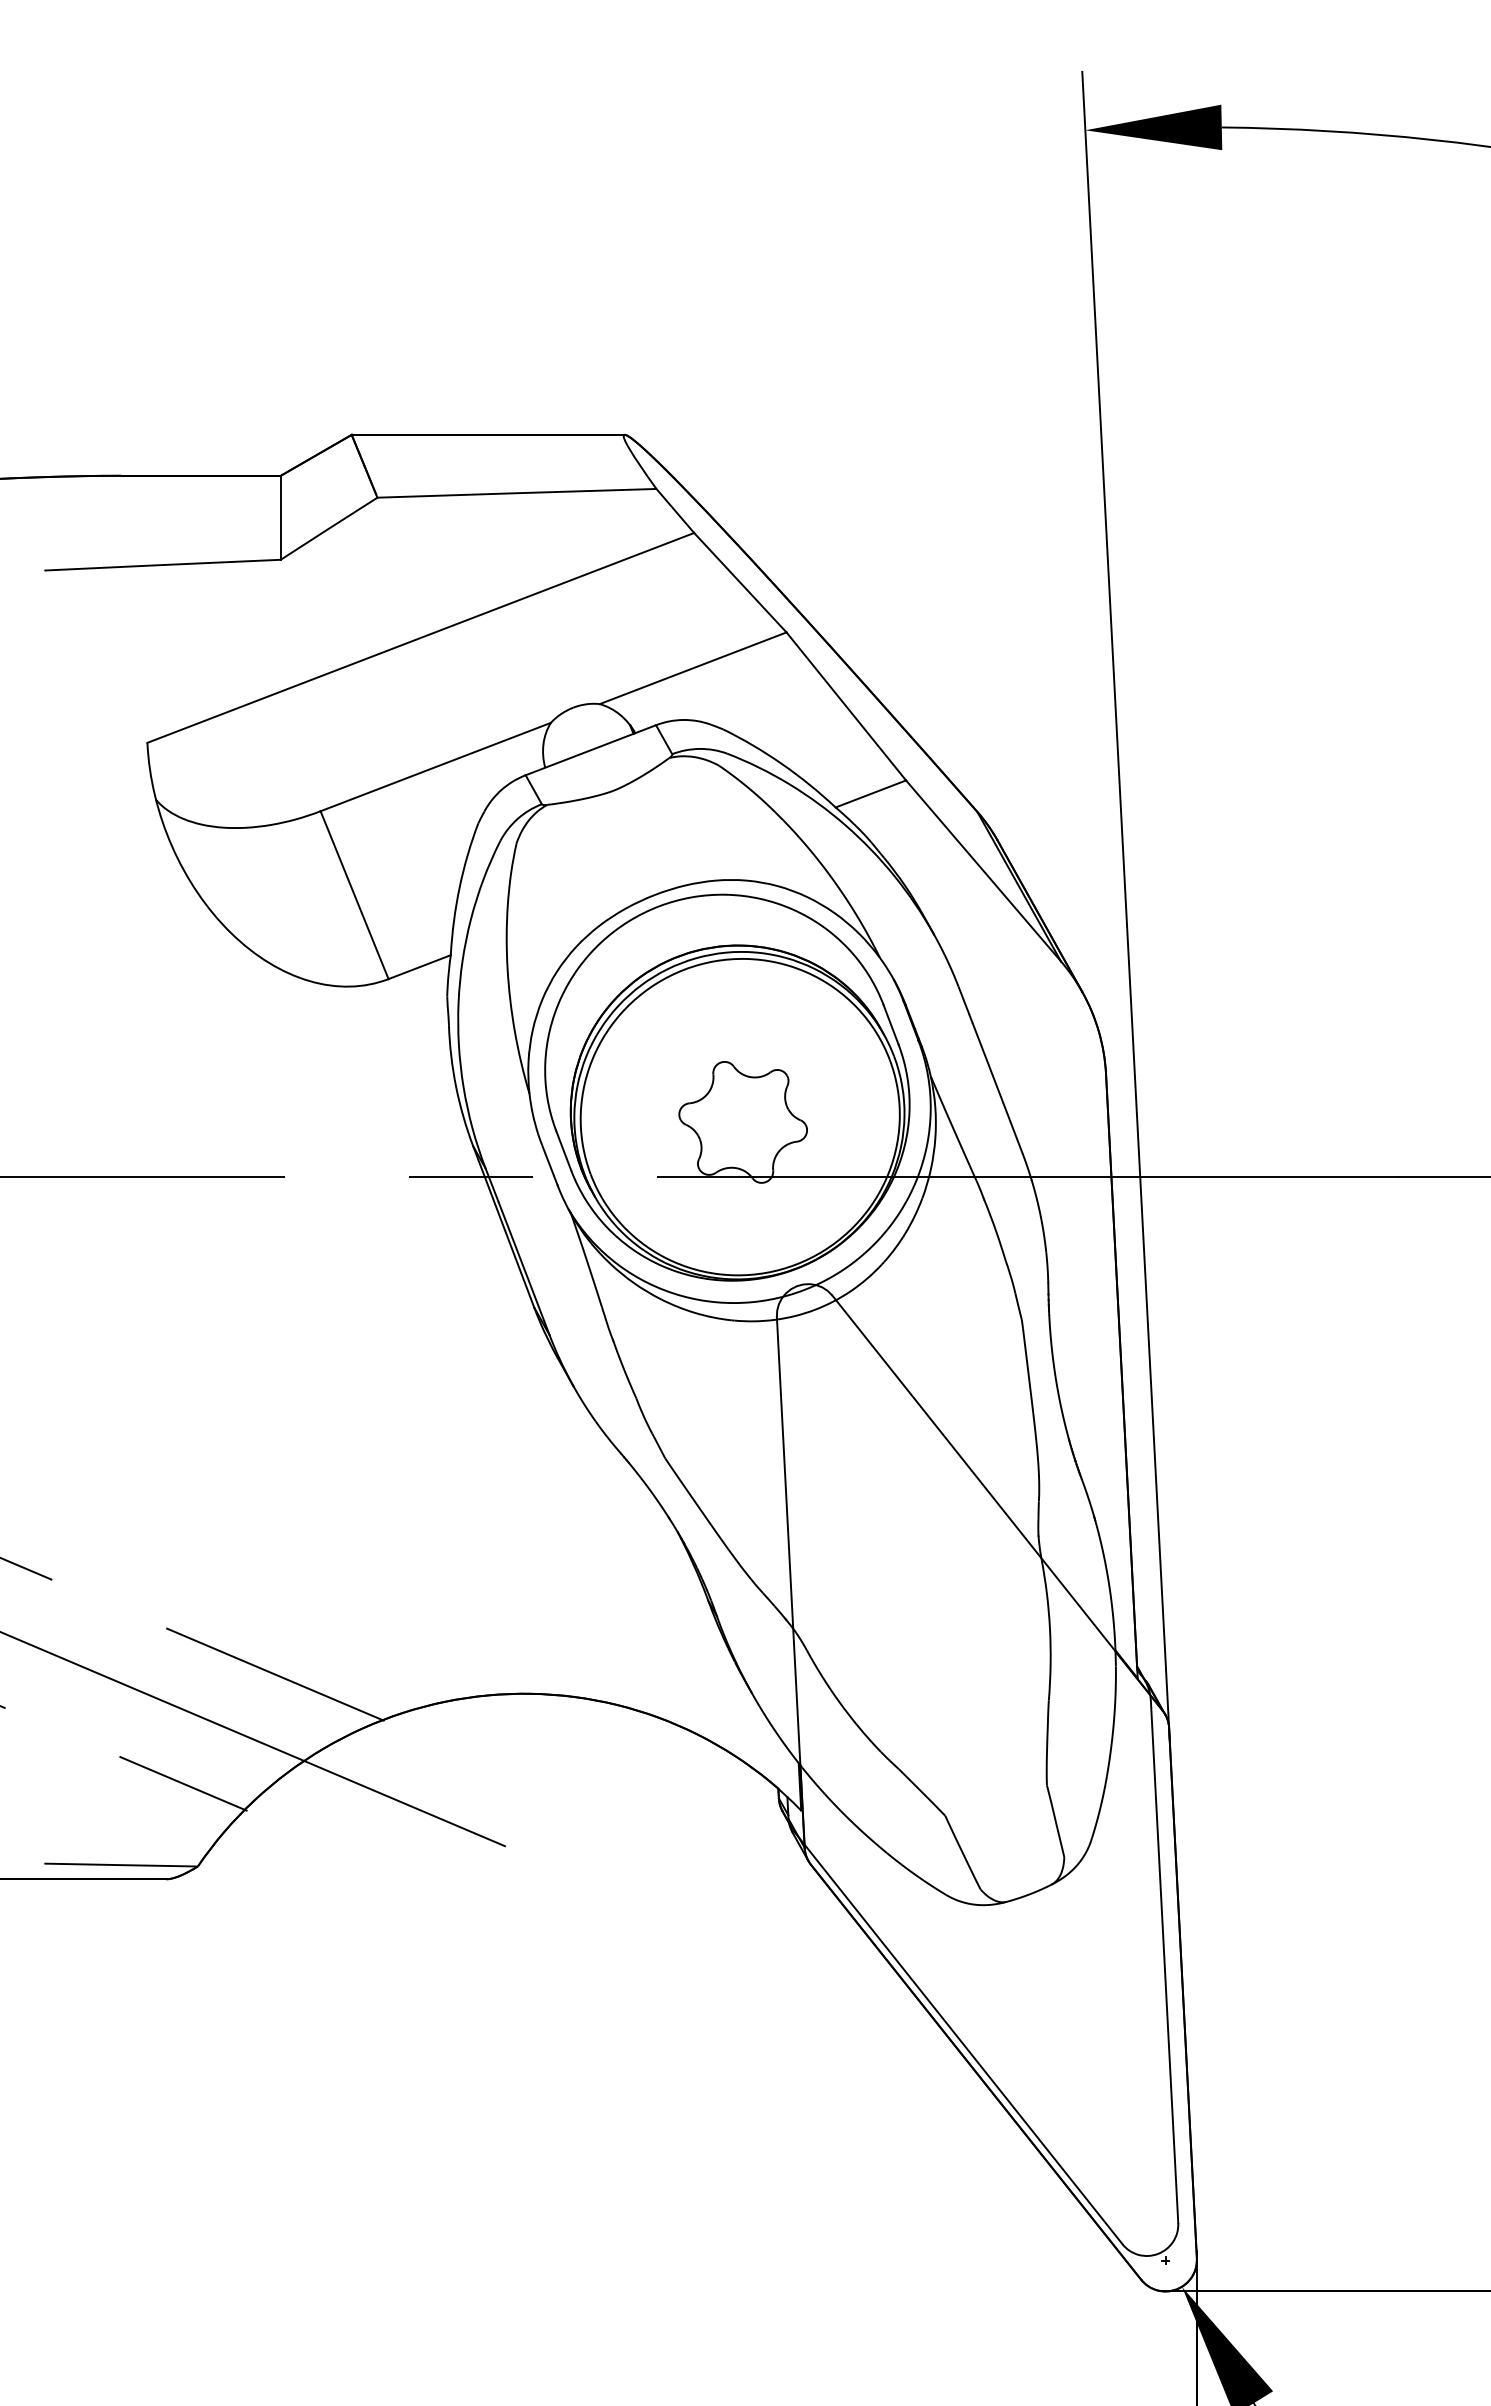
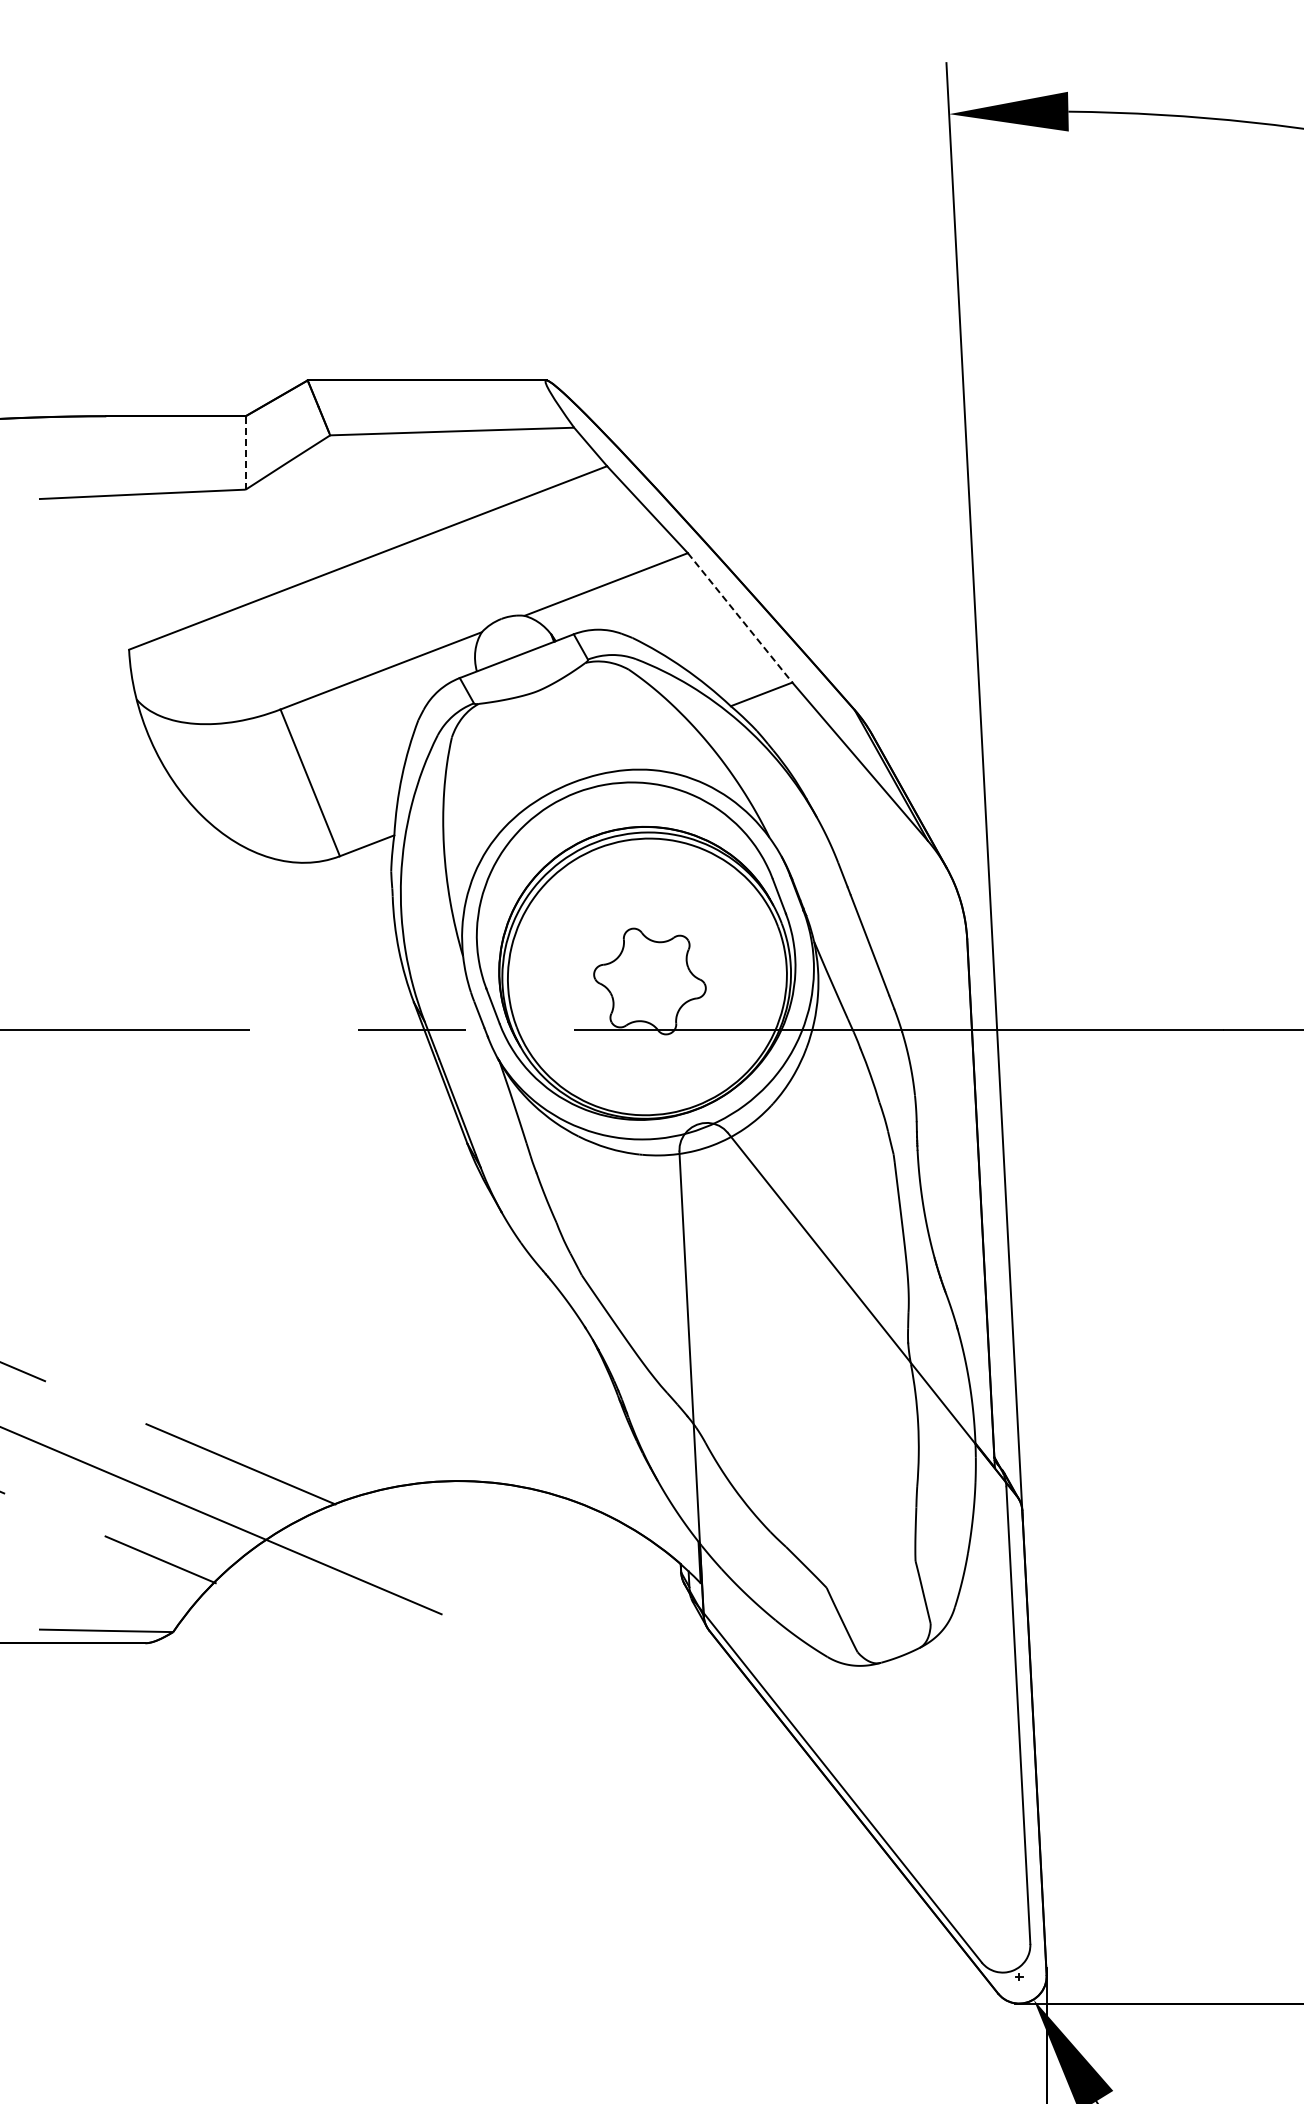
line: (280, 517) -> (245, 452), solid -> dashed
line: (846, 707) -> (740, 618), solid -> dashed

